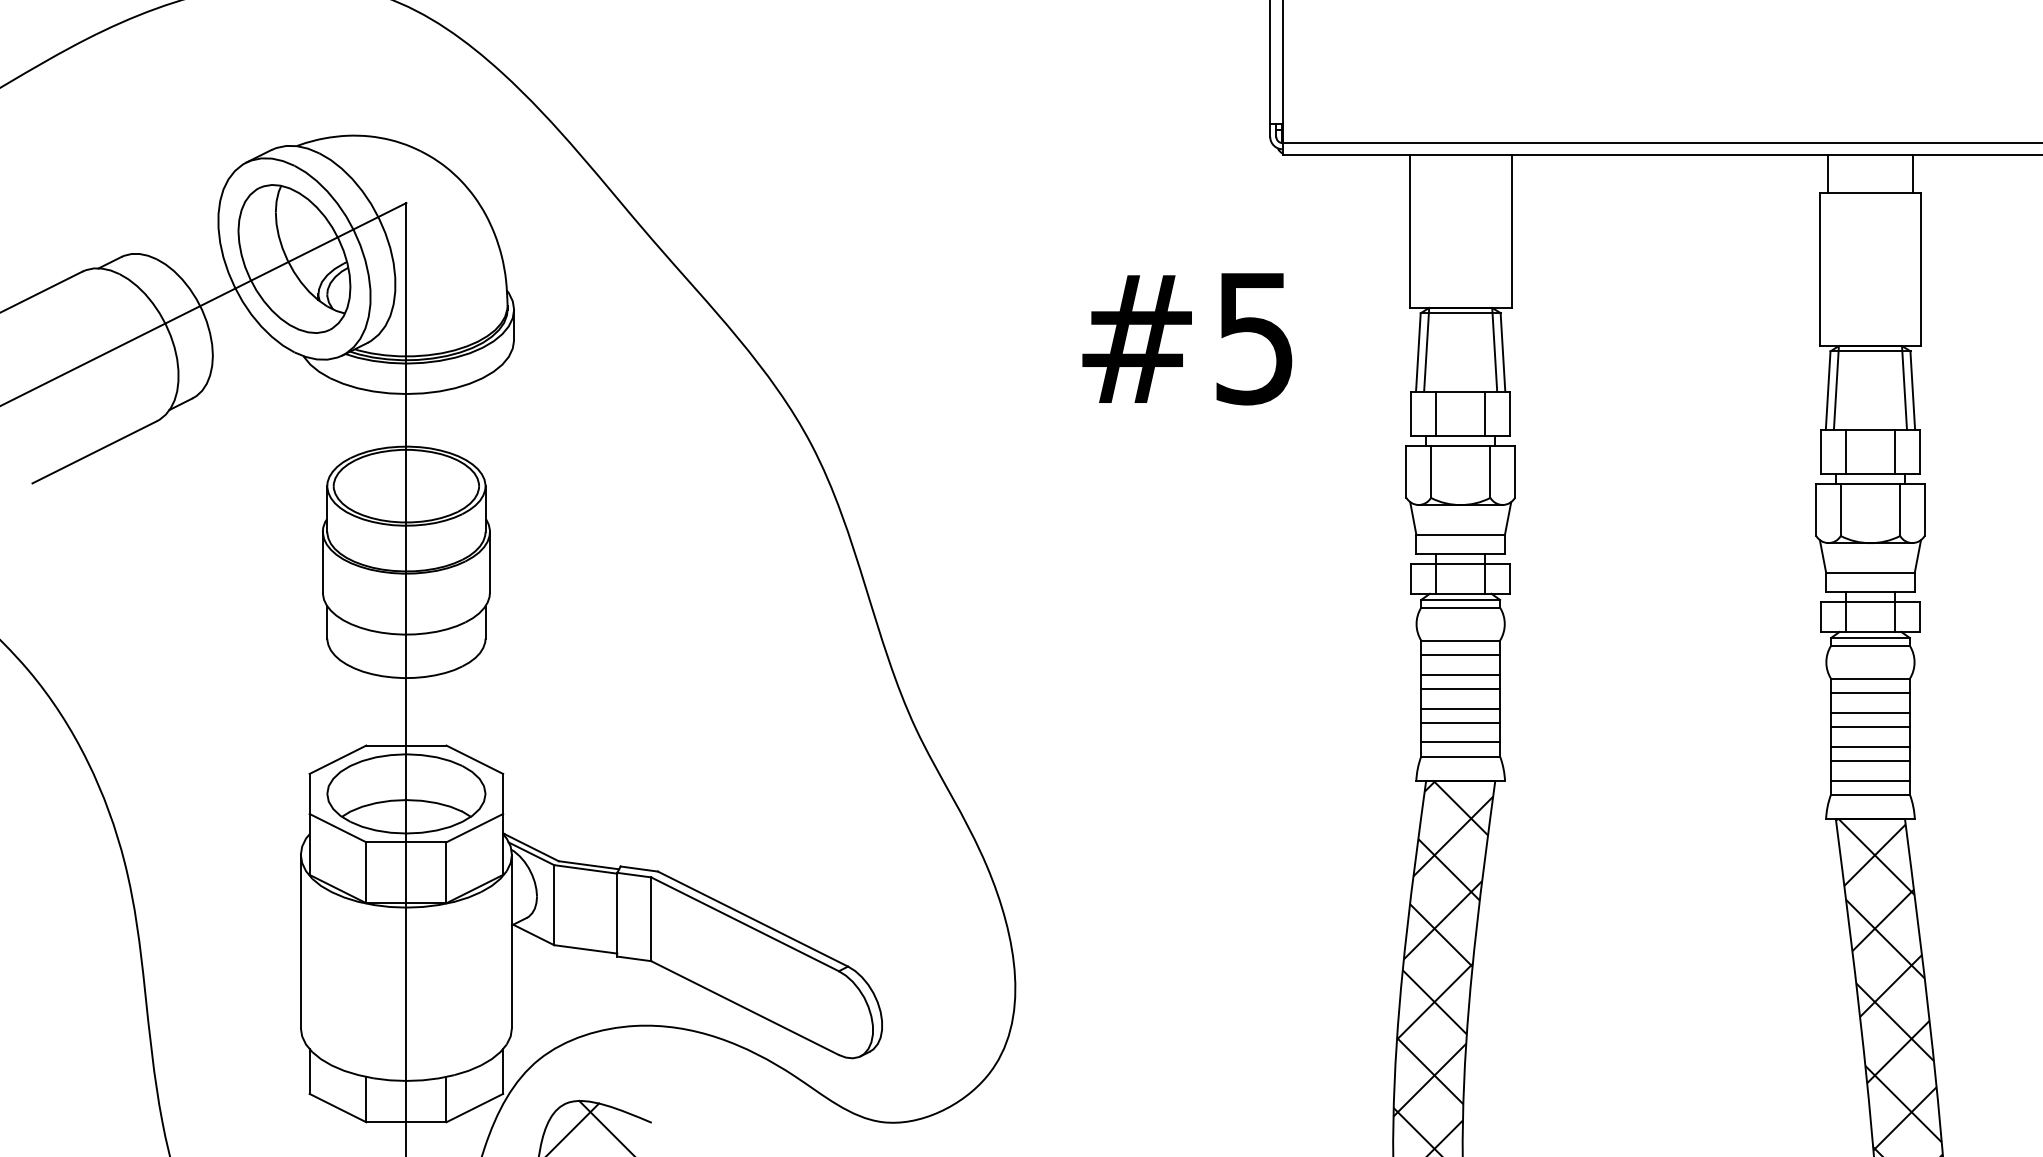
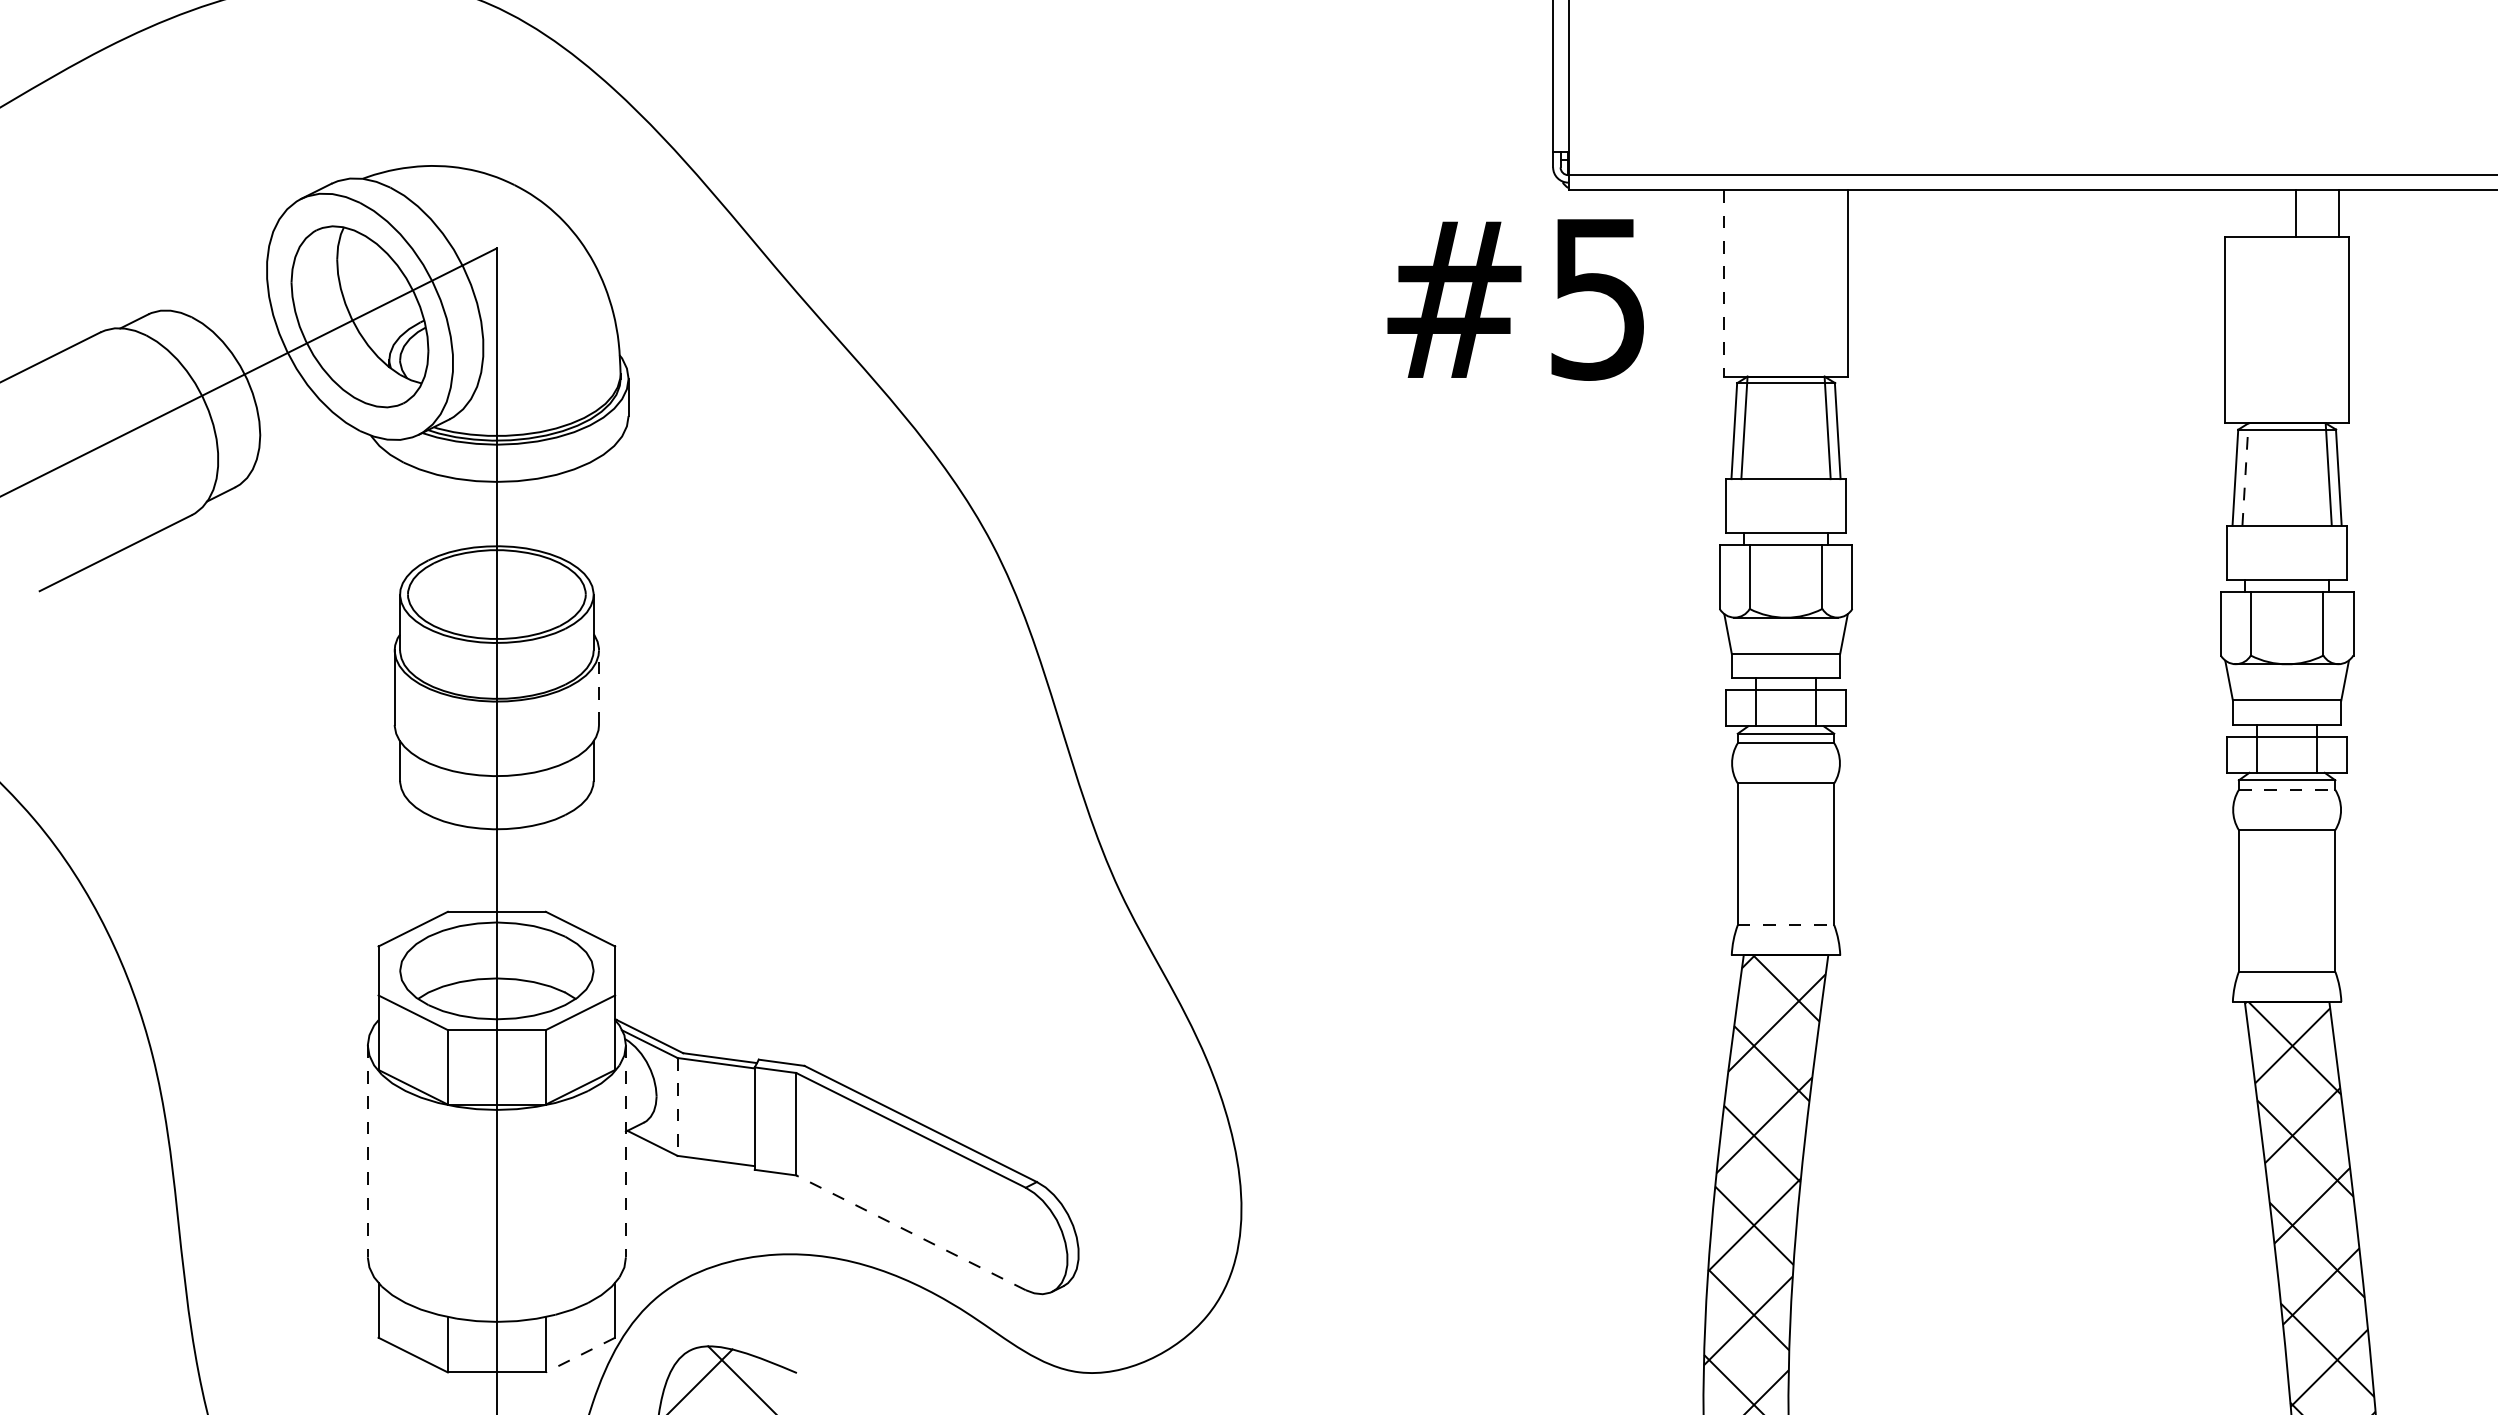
line: (1827, 174) -> (2295, 213), moved
line: (1409, 231) -> (1723, 283), solid -> dashed
text: (1187, 338) -> (1515, 299), moved
line: (1836, 387) -> (2245, 474), solid -> dashed
line: (1435, 414) -> (1755, 506), removed
line: (1485, 414) -> (1816, 506), removed
line: (1846, 451) -> (2257, 552), removed
line: (1895, 451) -> (2317, 552), removed
line: (490, 562) -> (599, 687), solid -> dashed
line: (1870, 645) -> (2287, 789), solid -> dashed
line: (1460, 654) -> (1785, 800), removed
line: (1460, 675) -> (1785, 825), removed
line: (1460, 688) -> (1785, 842), removed
line: (1869, 692) -> (2286, 847), removed
line: (1460, 708) -> (1785, 866), removed
line: (1869, 712) -> (2286, 871), removed
line: (1460, 722) -> (1785, 883), removed
line: (1869, 727) -> (2286, 889), removed
line: (1460, 742) -> (1785, 908), removed
line: (1869, 746) -> (2286, 913), removed
line: (1461, 756) -> (1786, 925), solid -> dashed
line: (1869, 760) -> (2286, 930), removed
line: (1869, 780) -> (2286, 954), removed
line: (554, 904) -> (677, 1106), solid -> dashed
line: (300, 941) -> (367, 1151), solid -> dashed
line: (511, 941) -> (625, 1151), solid -> dashed
line: (744, 1007) -> (910, 1232), solid -> dashed
line: (474, 1108) -> (580, 1355), solid -> dashed

